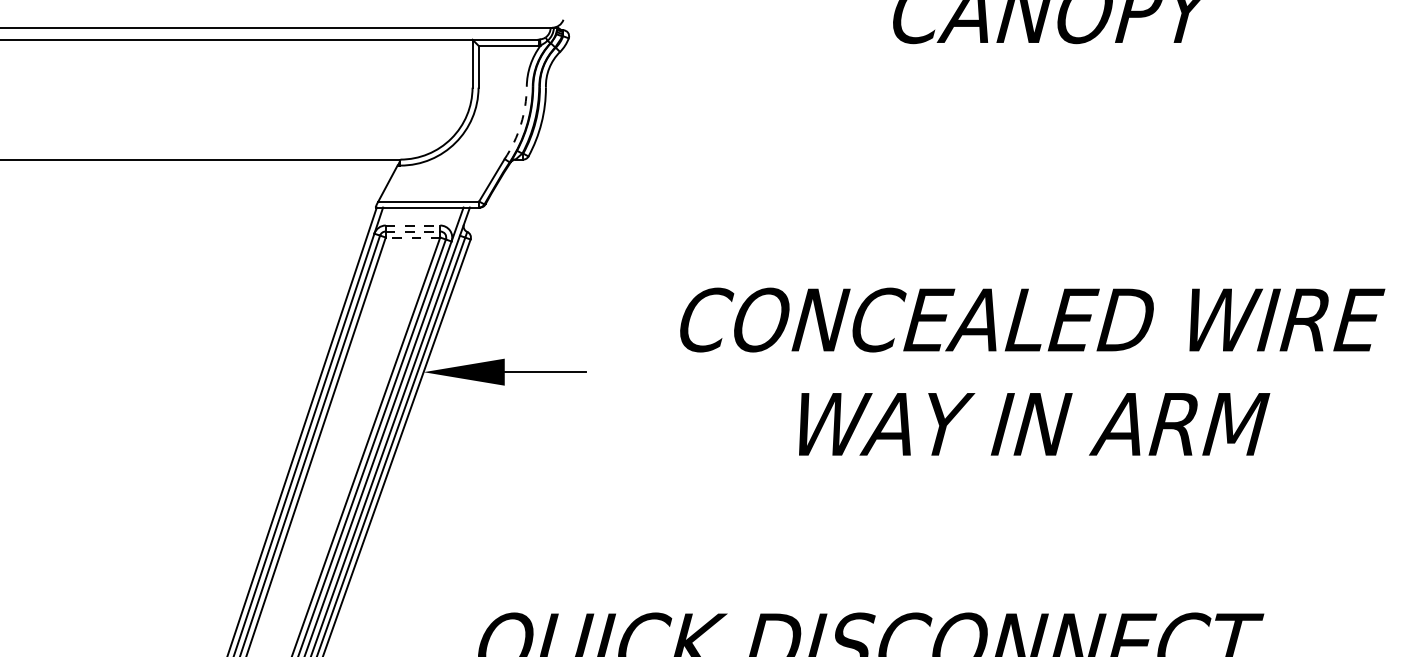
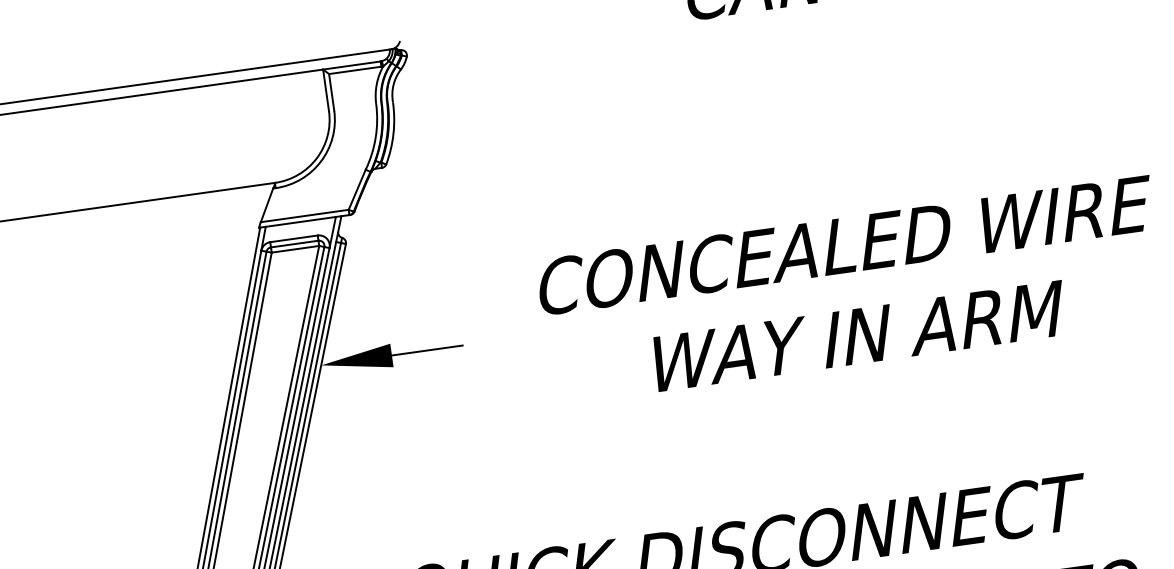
arc: (520, 124) -> (375, 137), dashed -> solid
line: (413, 225) -> (294, 238), dashed -> solid
line: (413, 231) -> (295, 243), dashed -> solid
line: (412, 237) -> (295, 249), dashed -> solid

